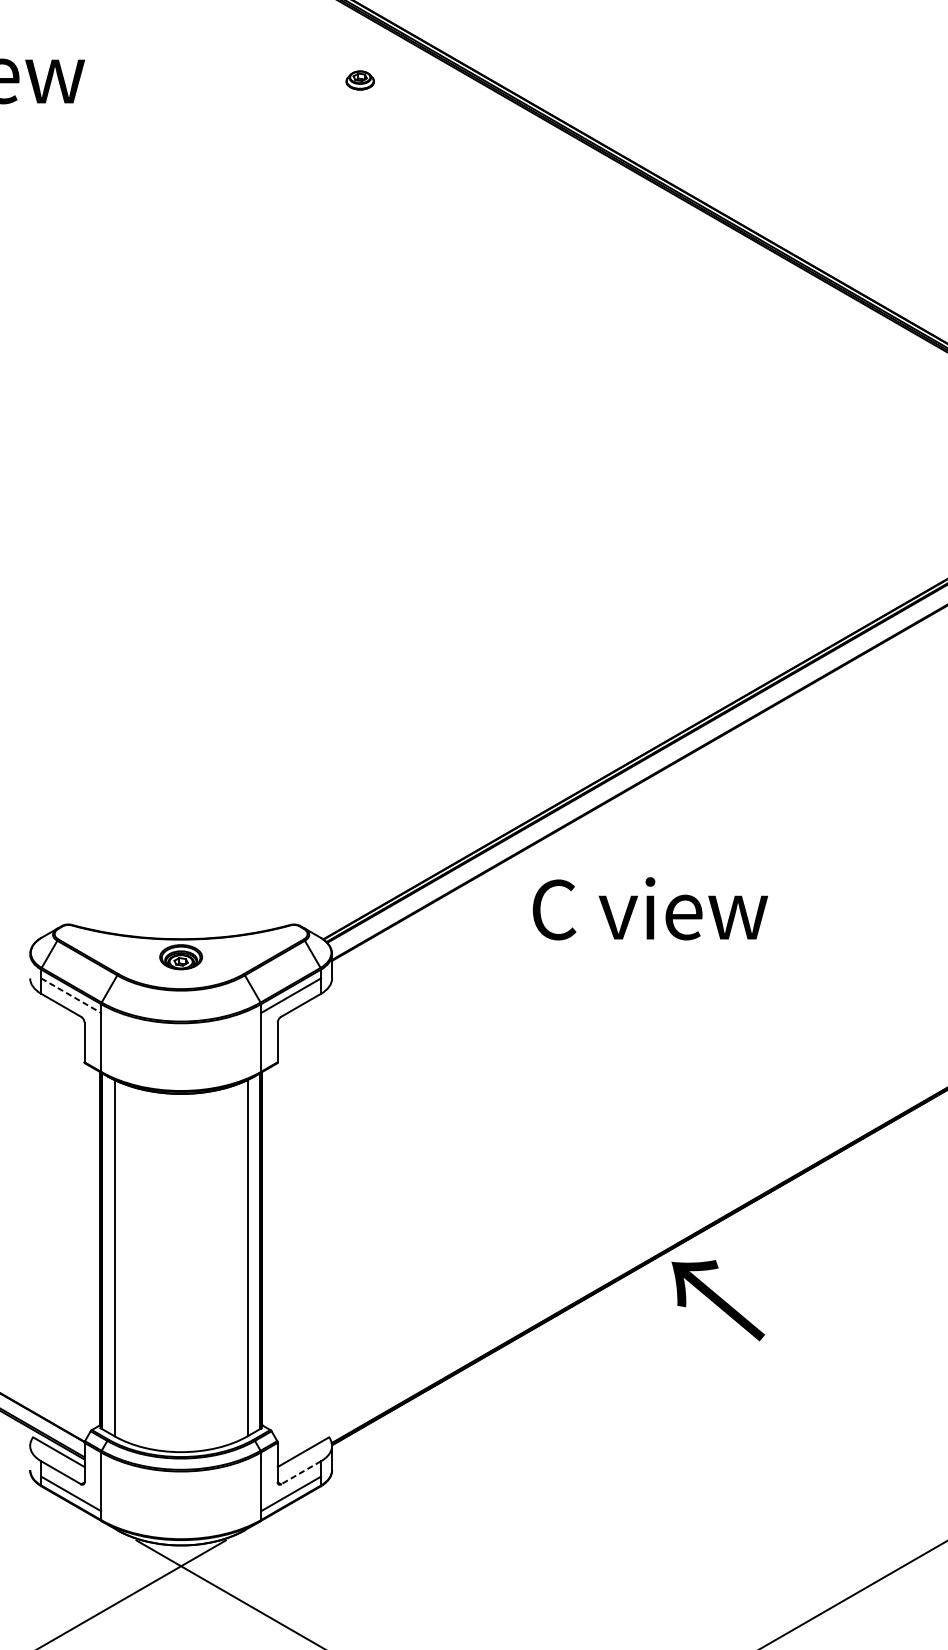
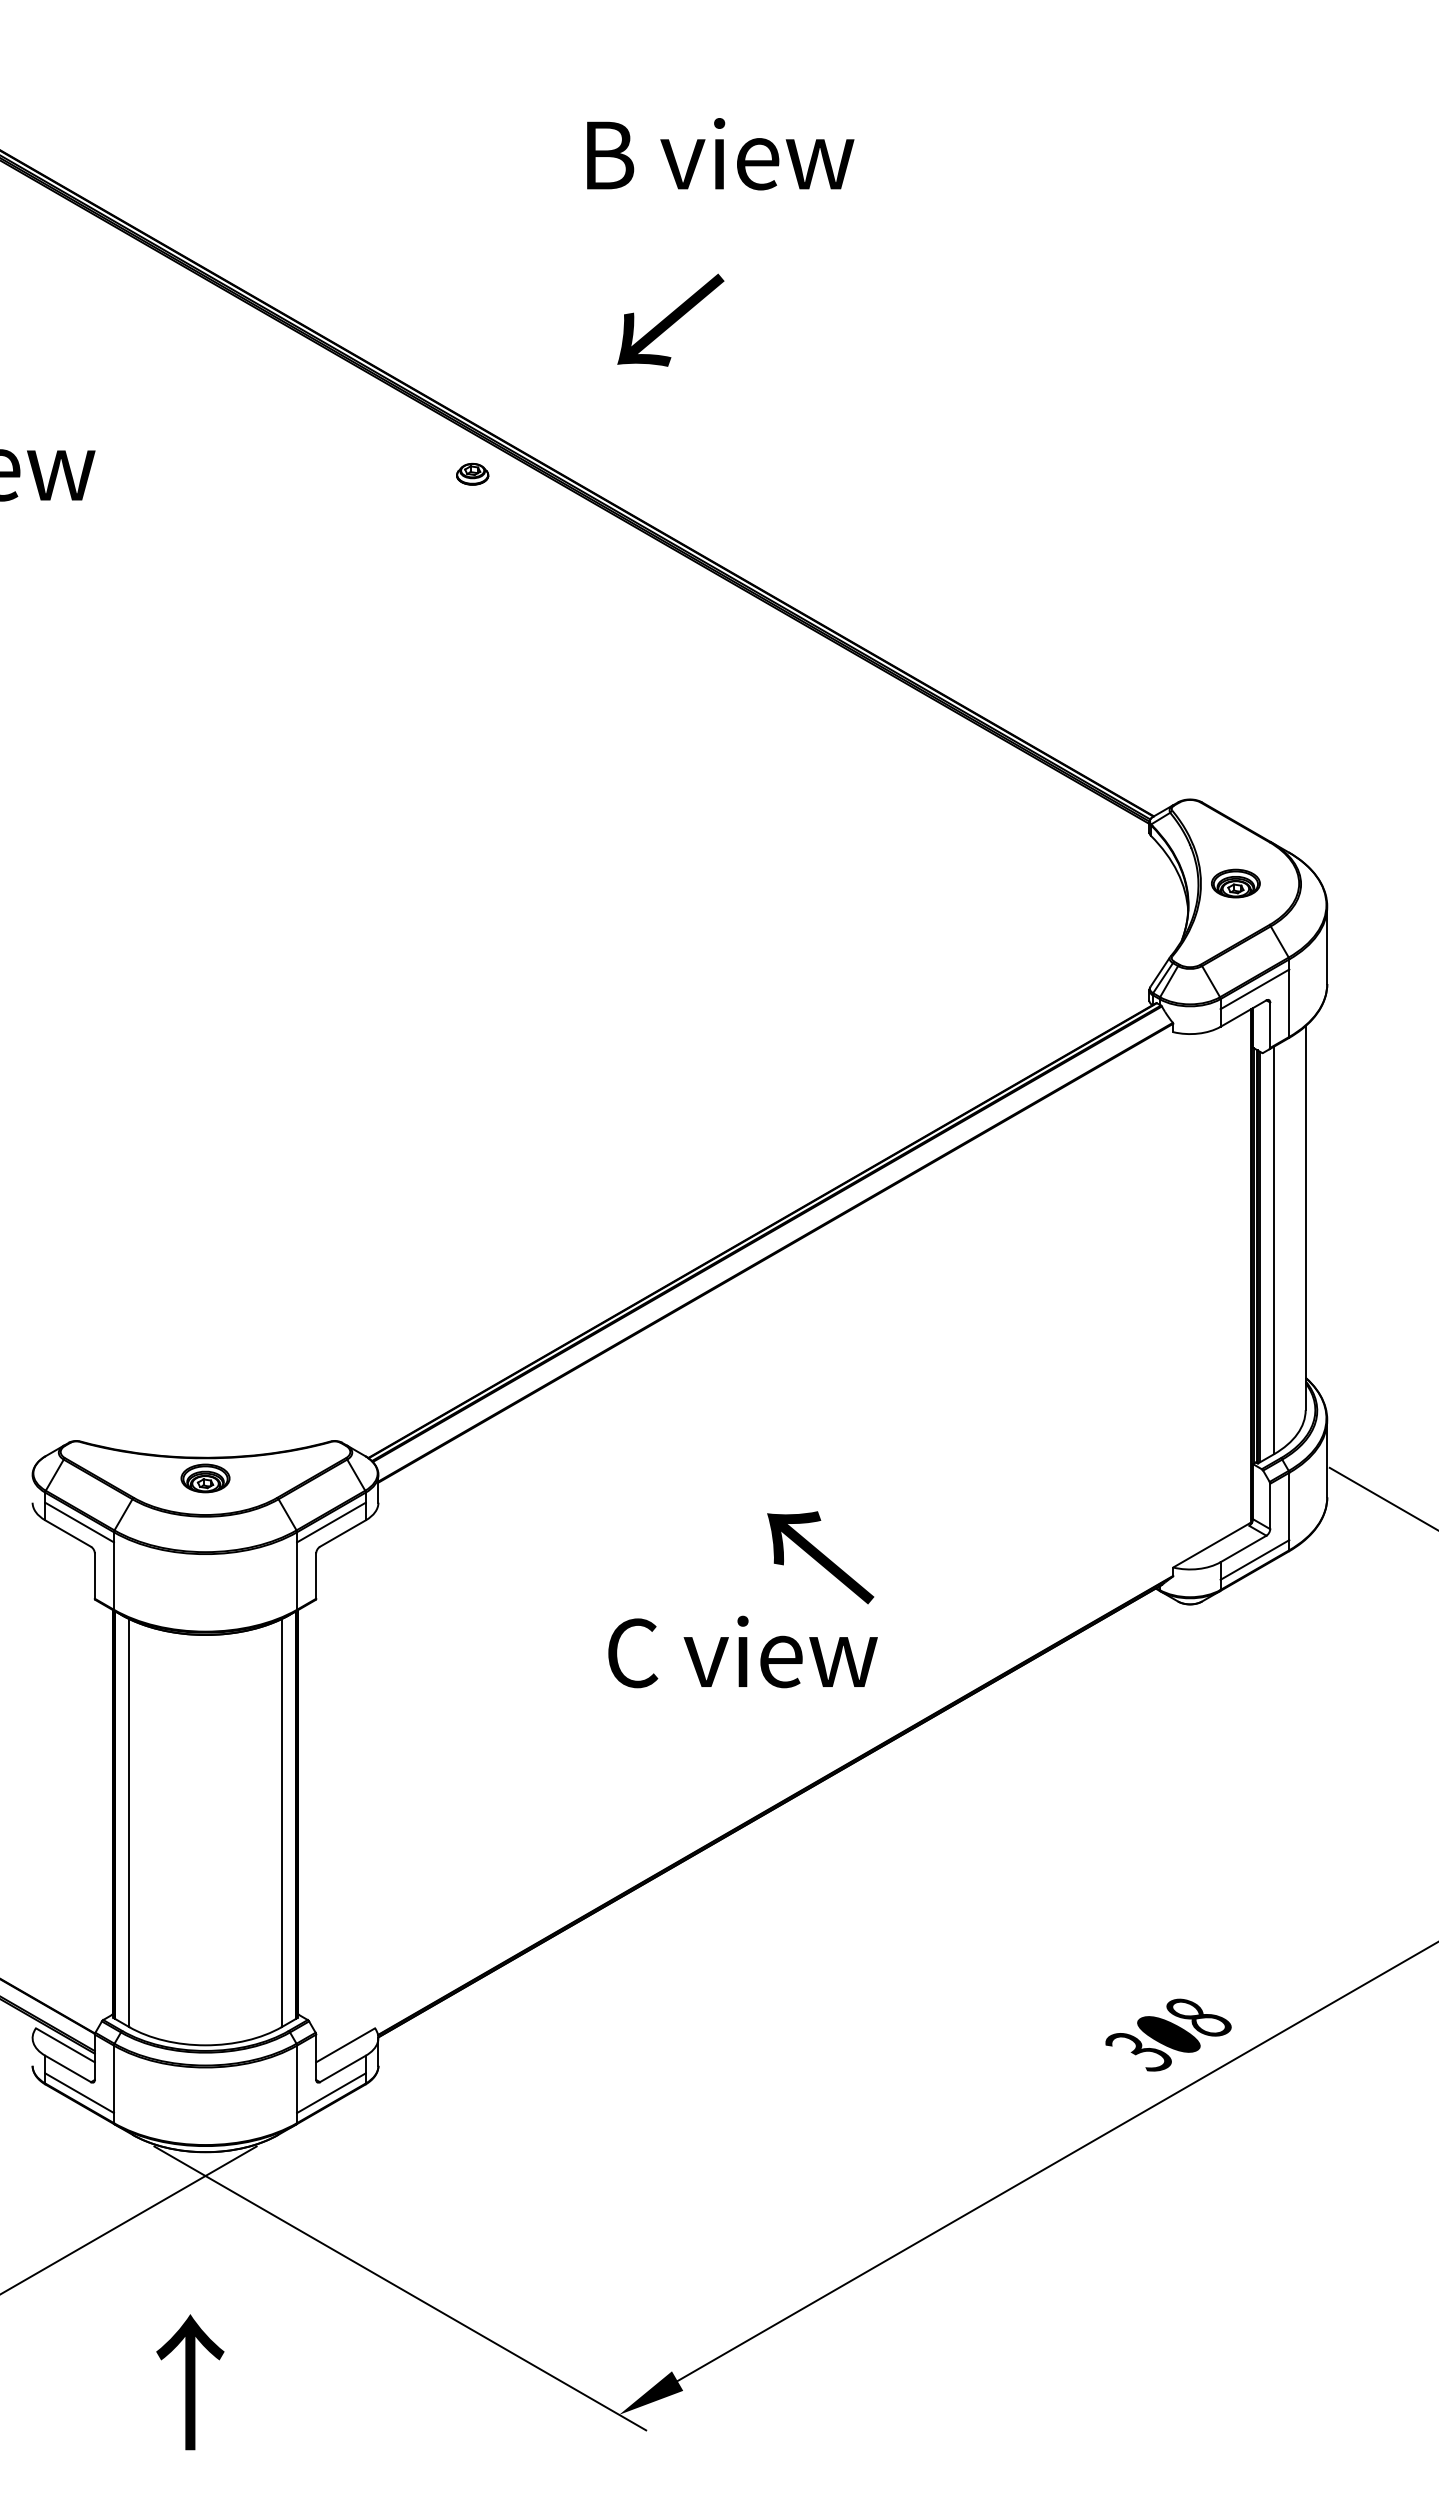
part: (360, 79) -> (472, 473), moved
text: (649, 908) -> (742, 1651), moved
line: (71, 995) -> (79, 1522), dashed -> solid
text: (718, 1300) -> (820, 1557), moved
line: (300, 1473) -> (342, 2069), dashed -> solid

